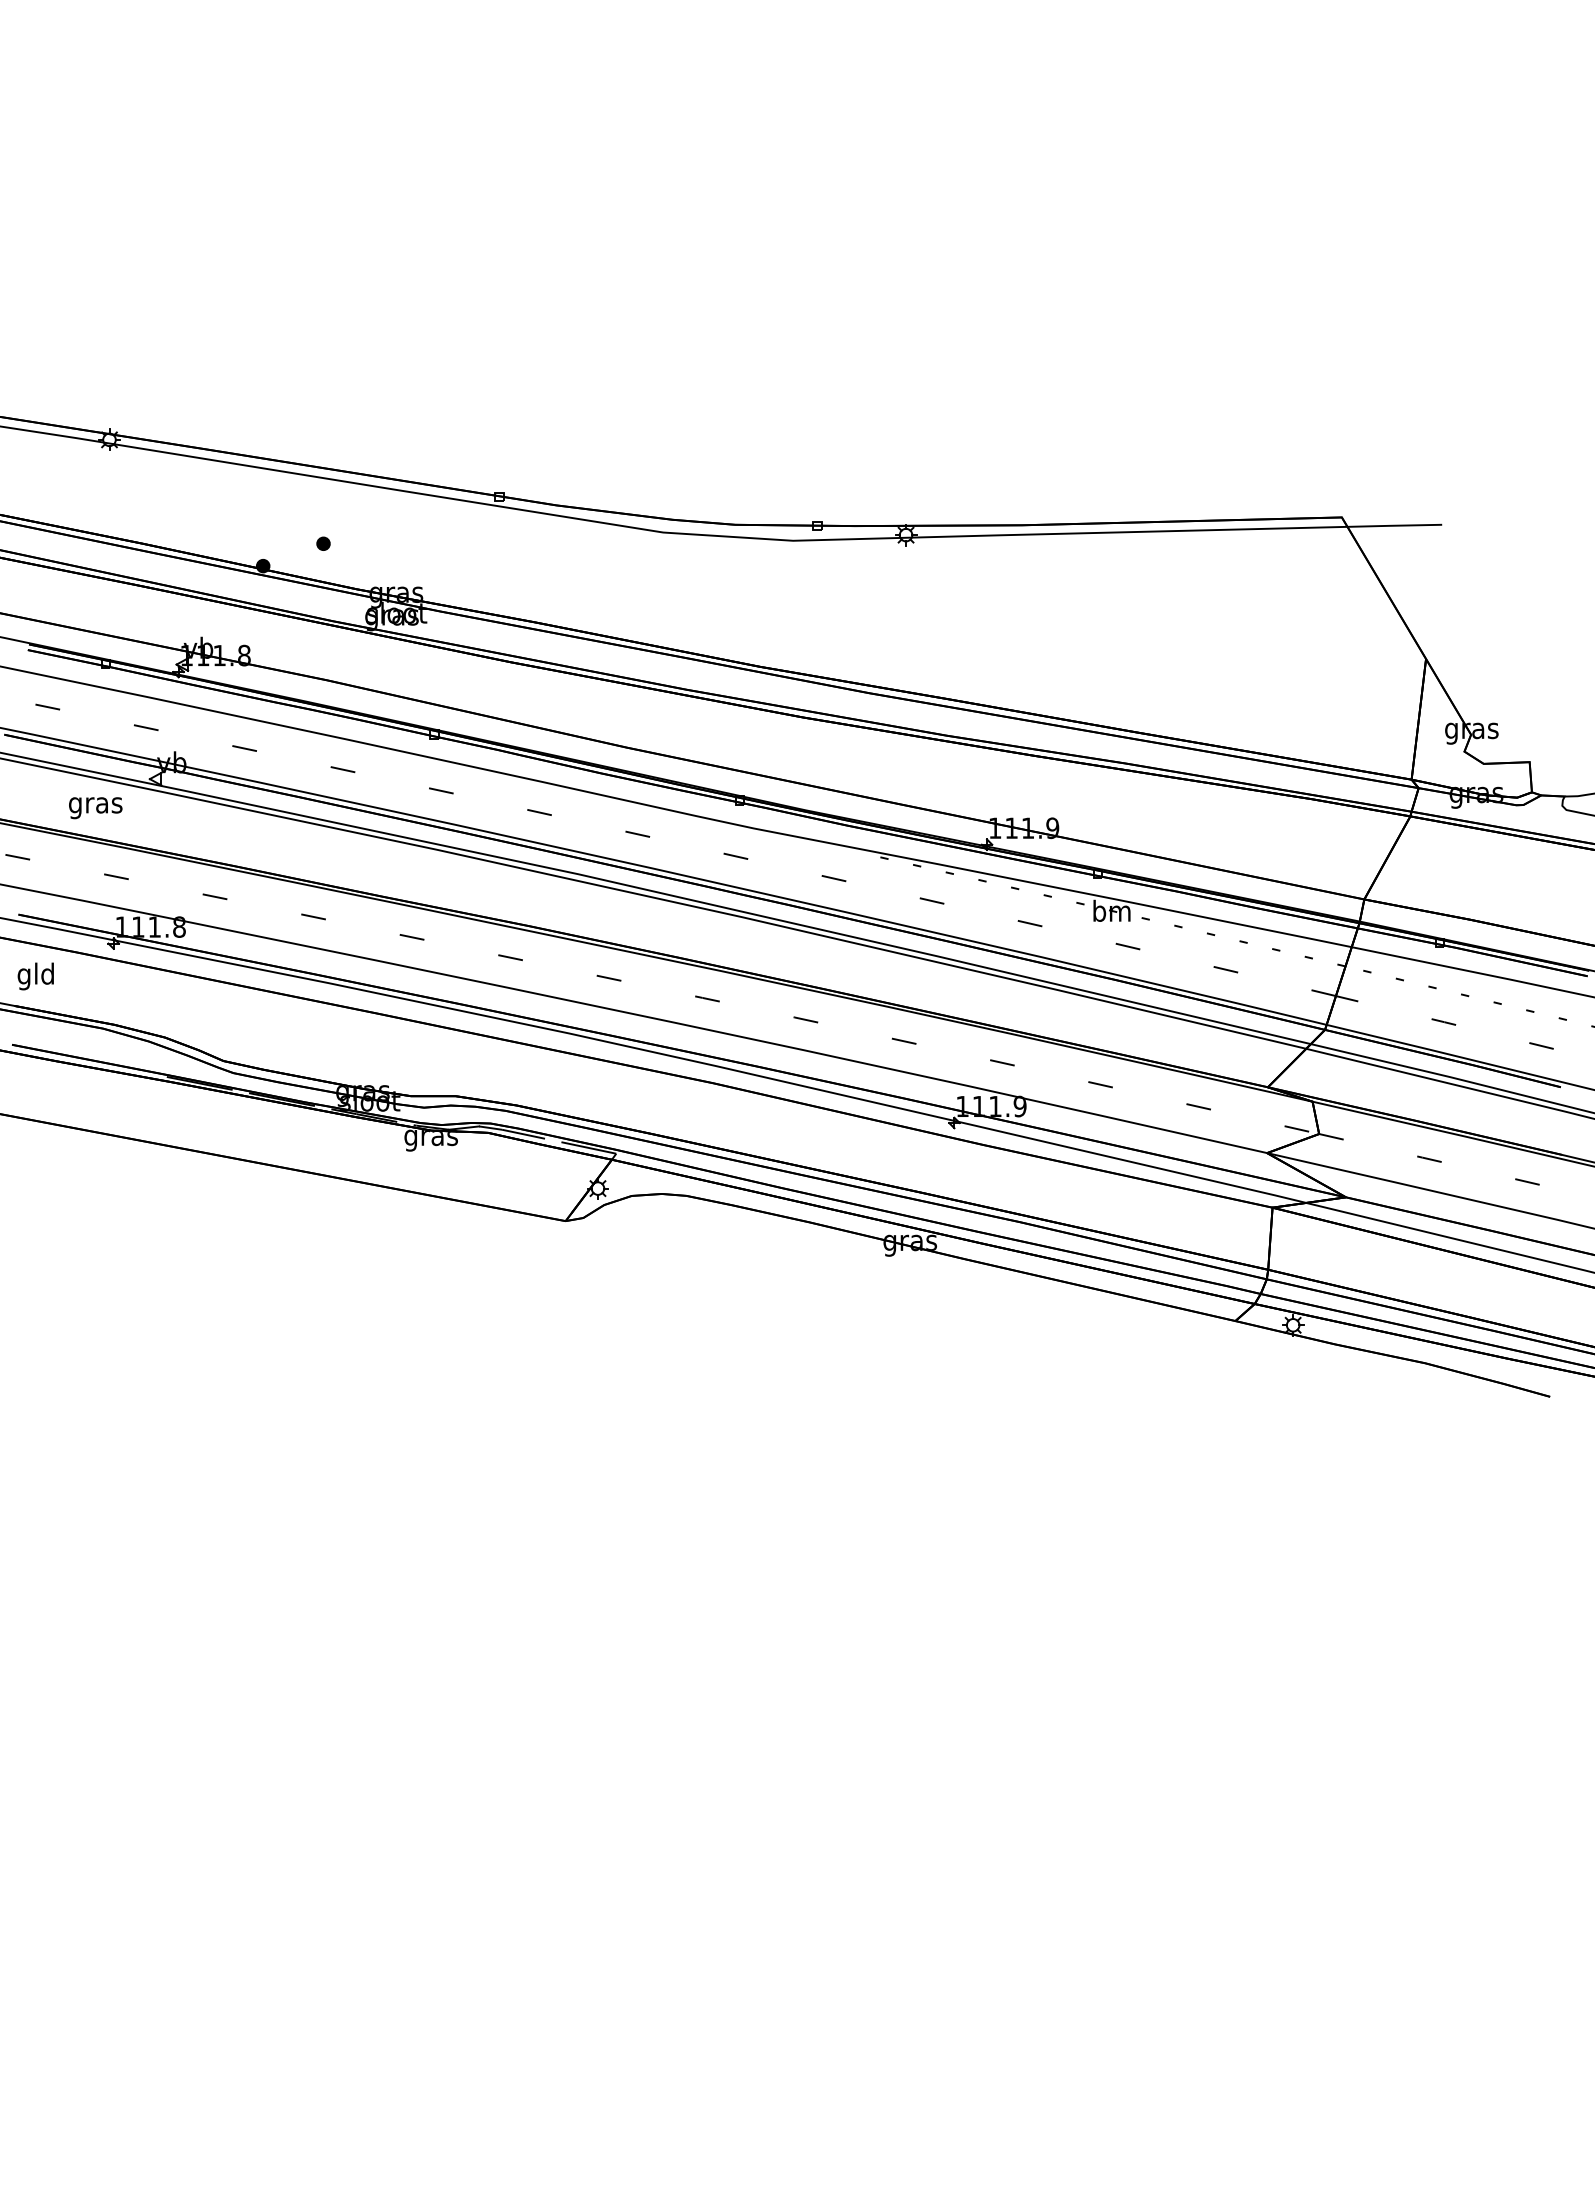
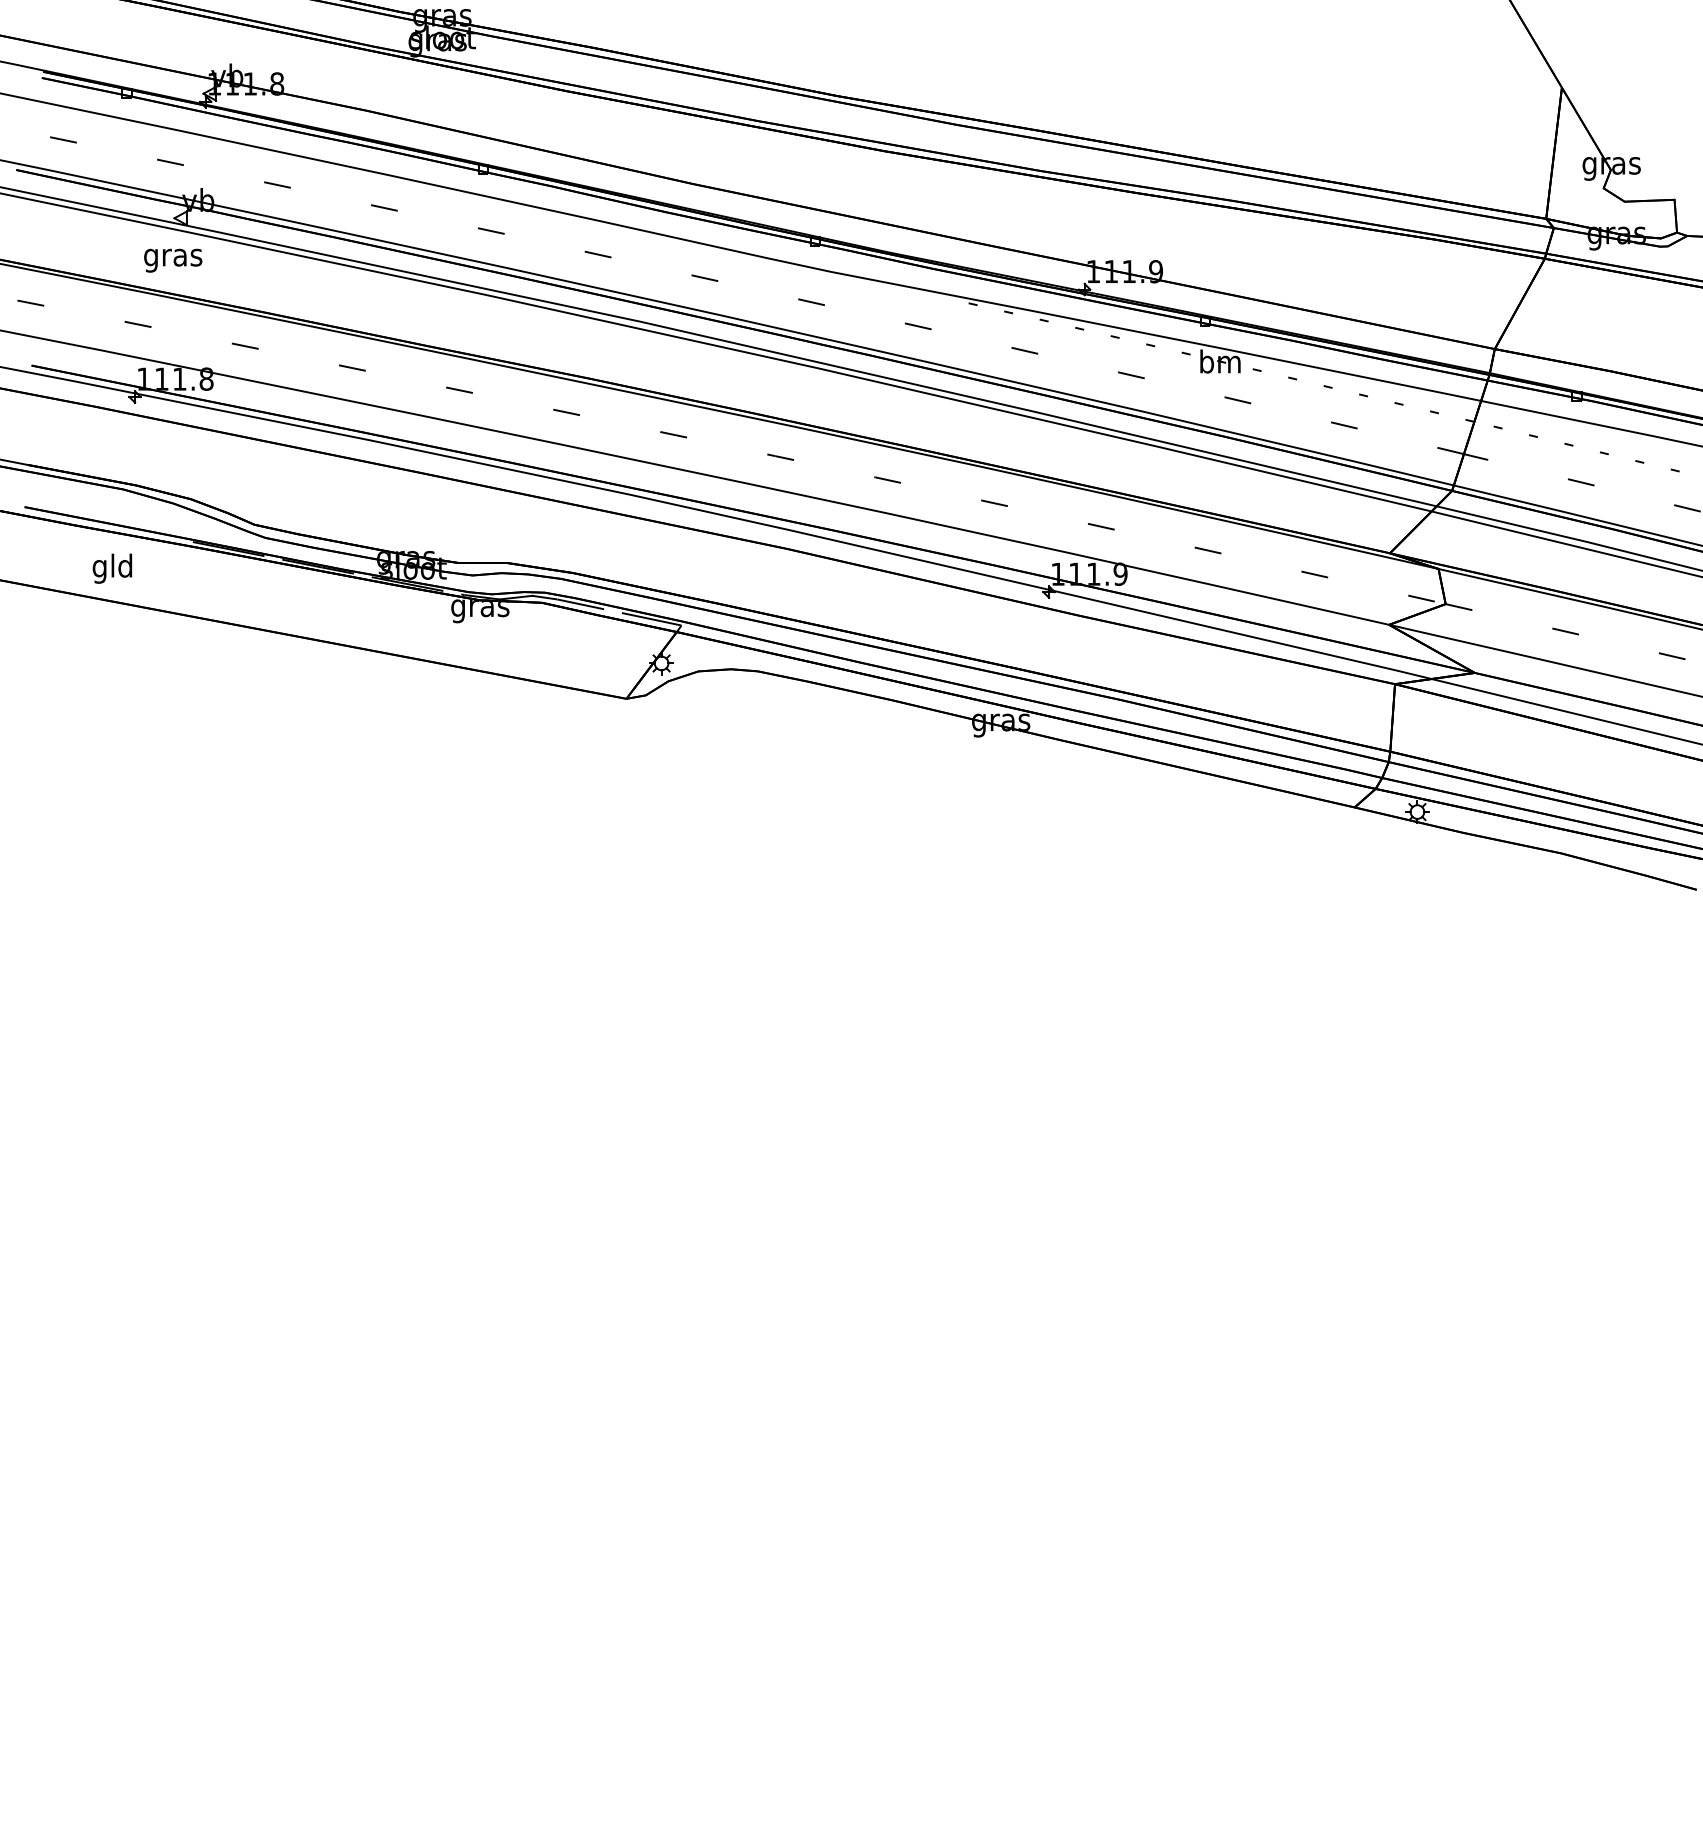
text: (95, 808) -> (172, 261), moved
text: (35, 976) -> (112, 568), moved

